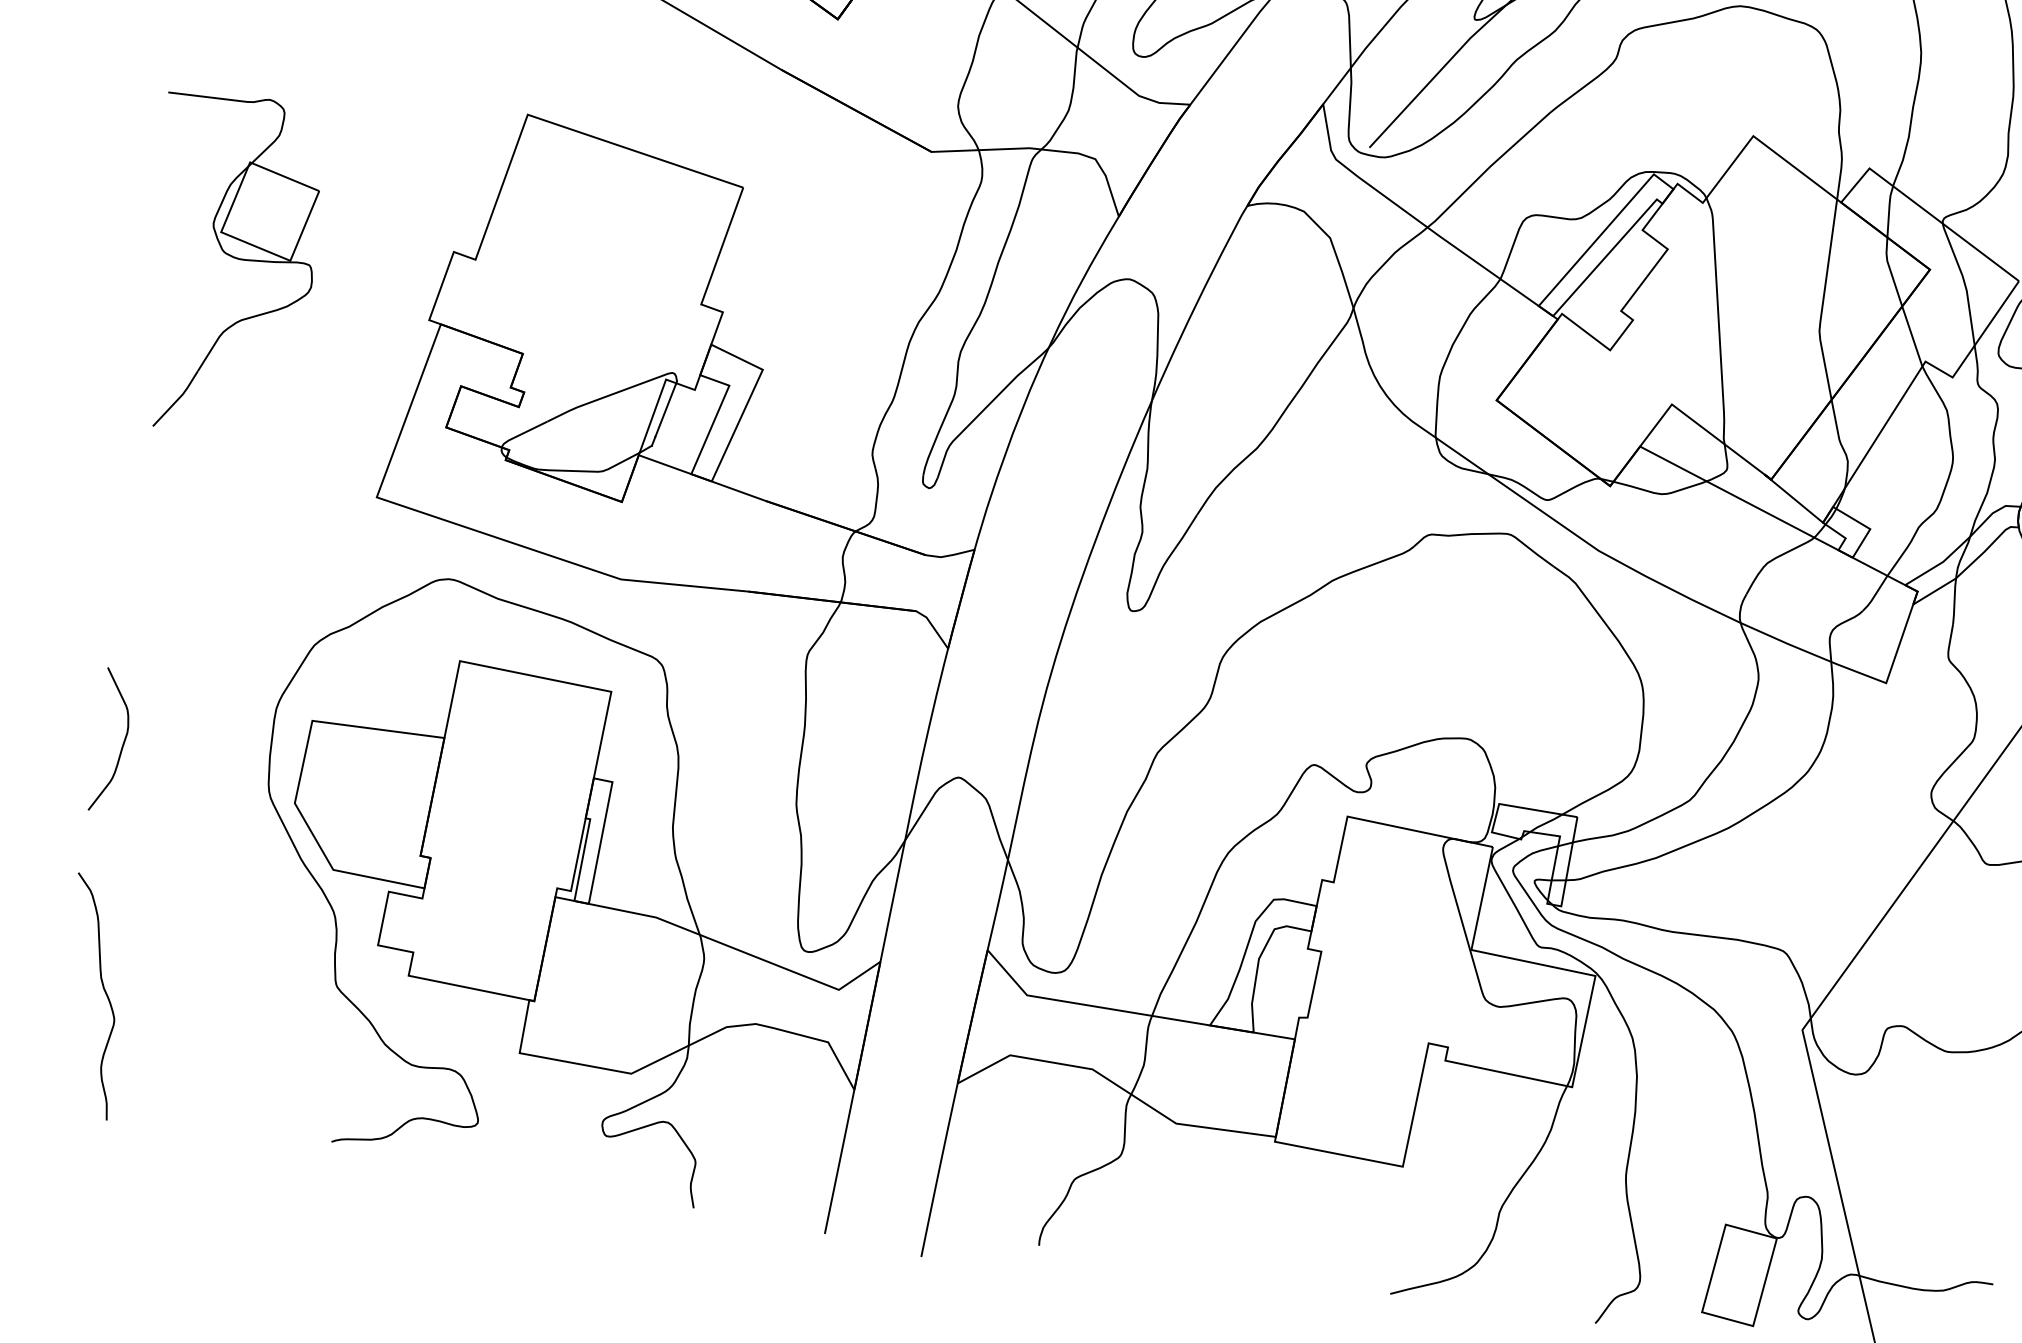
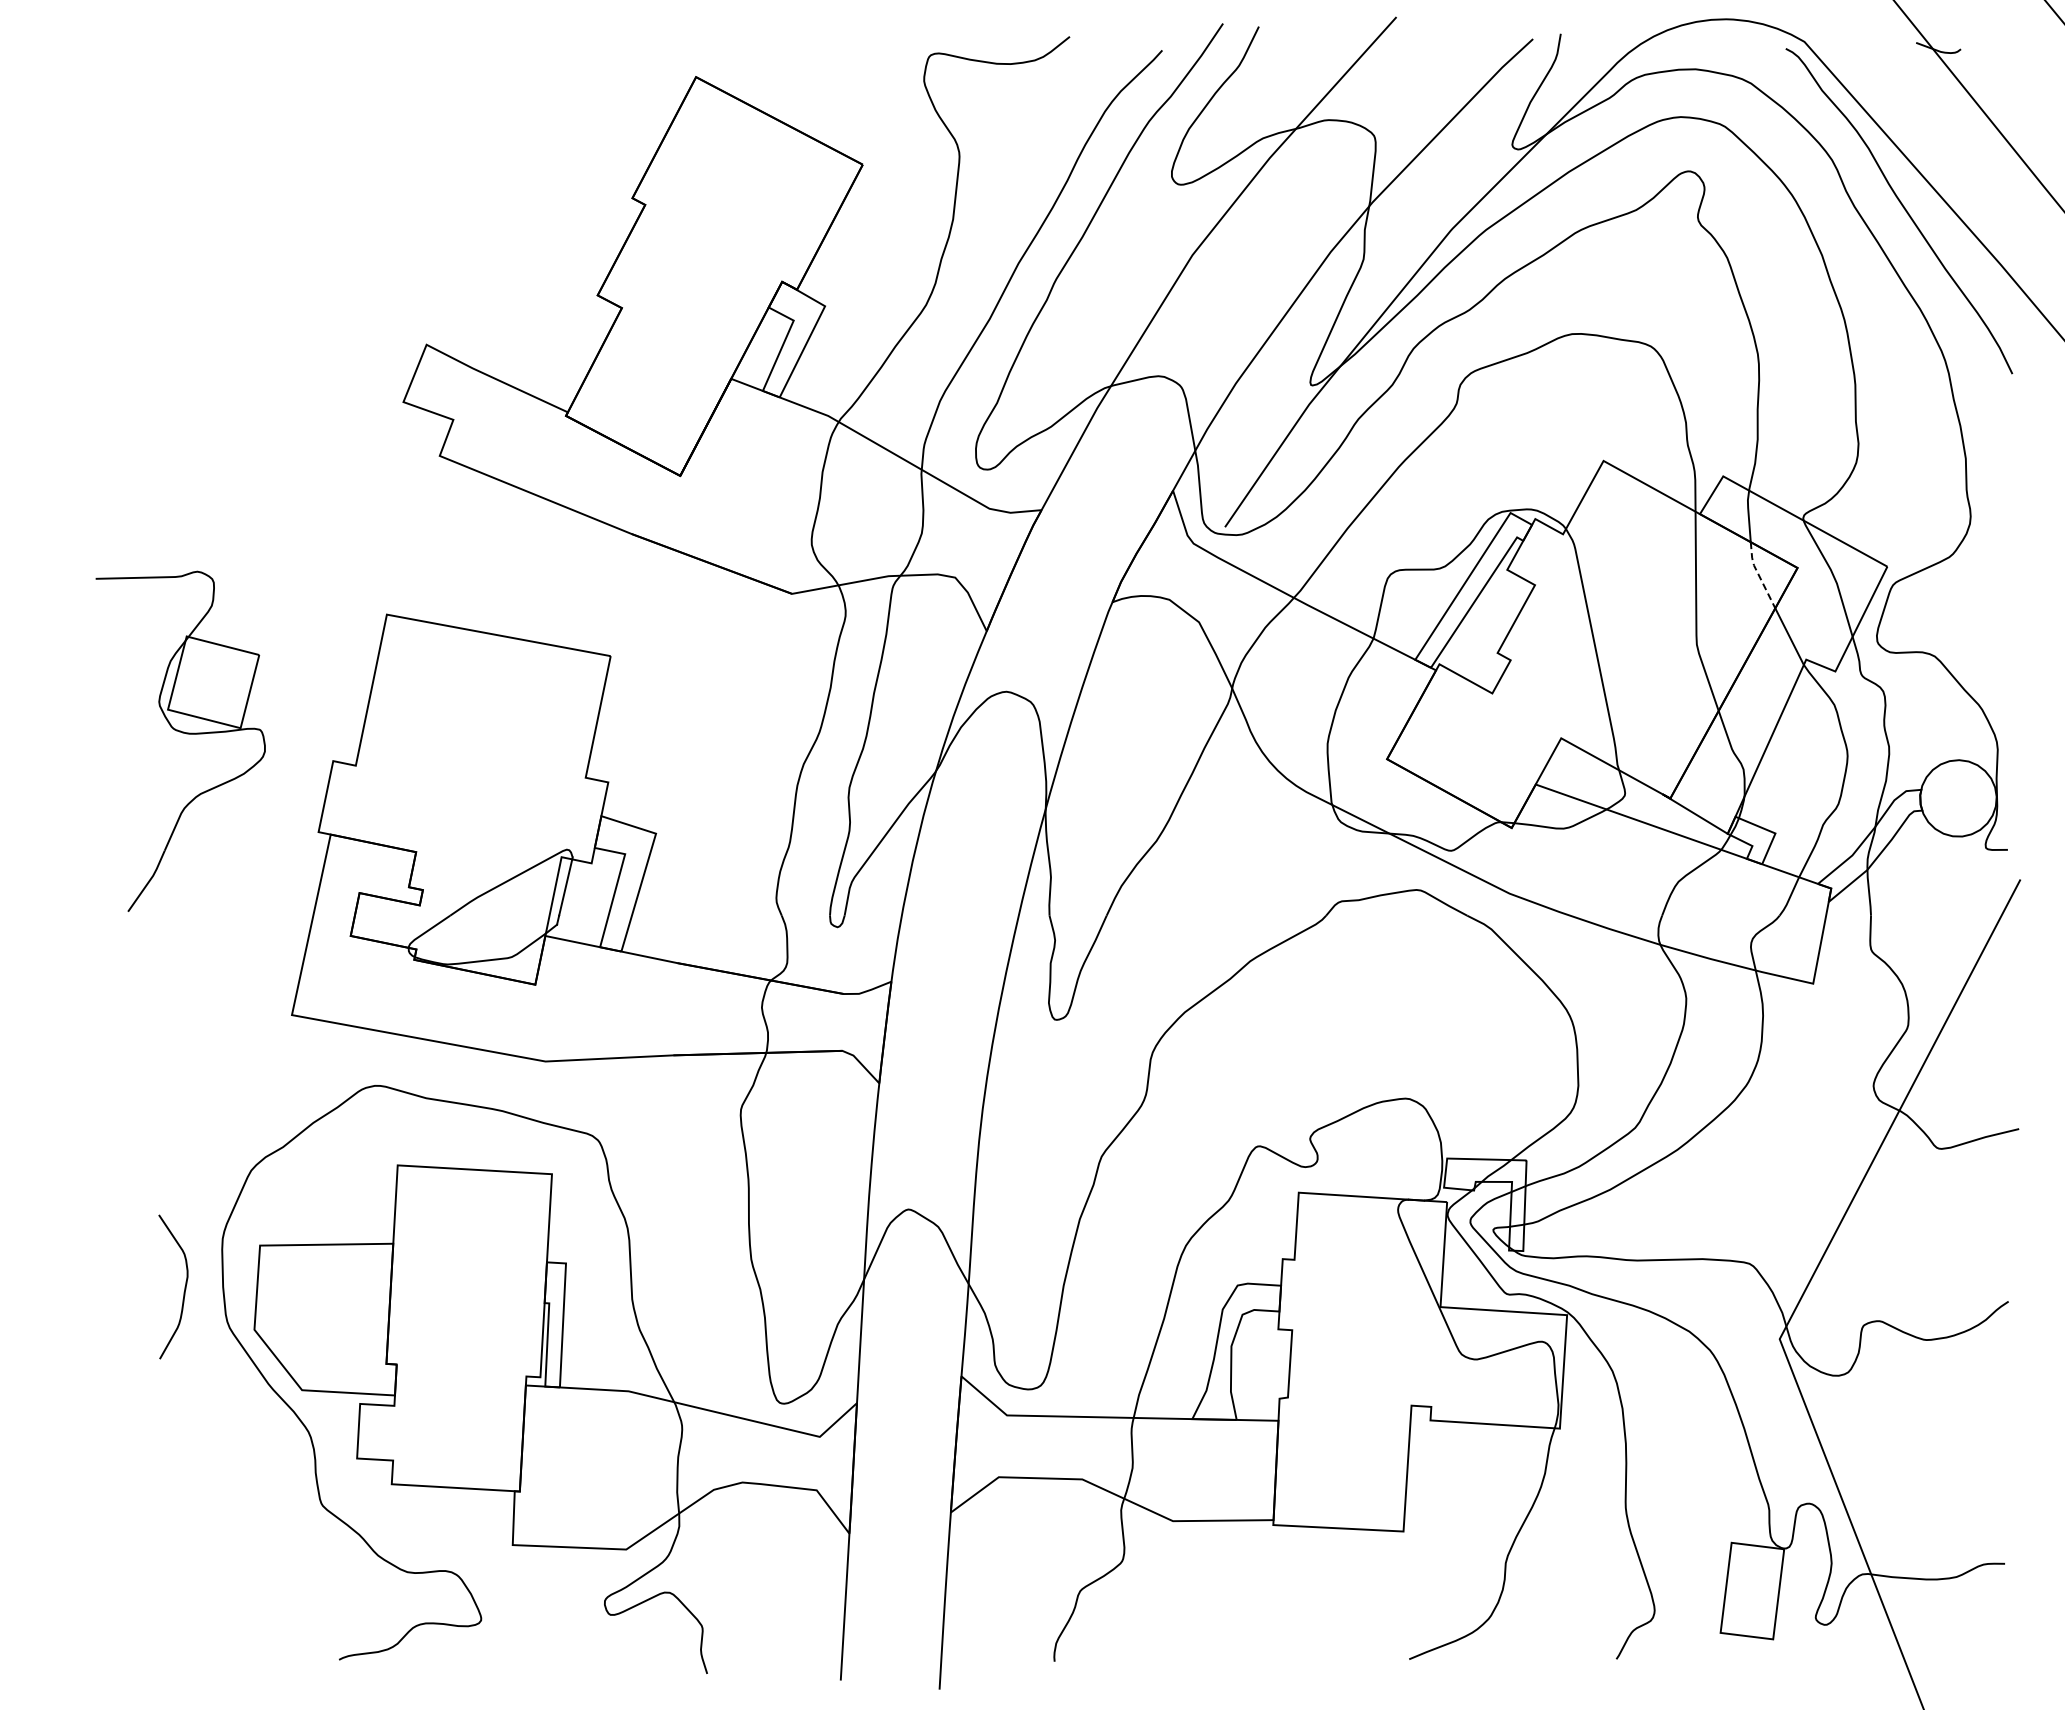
part: (232, 257) -> (182, 733), moved
line: (1890, 271) -> (1758, 575), solid -> dashed
curve: (122, 741) -> (184, 1286), moved
curve: (104, 991) -> (92, 1543), removed

